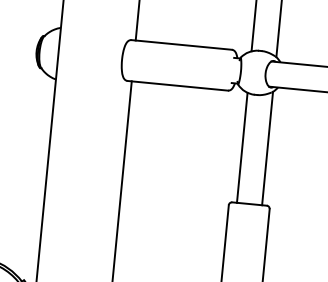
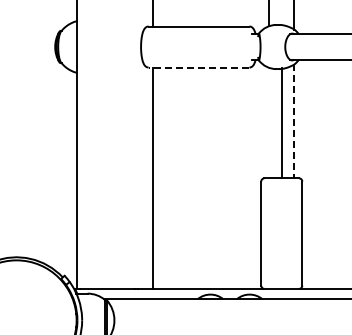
line: (177, 85) -> (198, 67), solid -> dashed
line: (242, 147) -> (282, 122), moved
line: (267, 148) -> (294, 121), solid -> dashed

